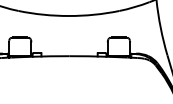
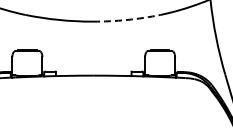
arc: (94, 14) -> (127, 19), solid -> dashed

